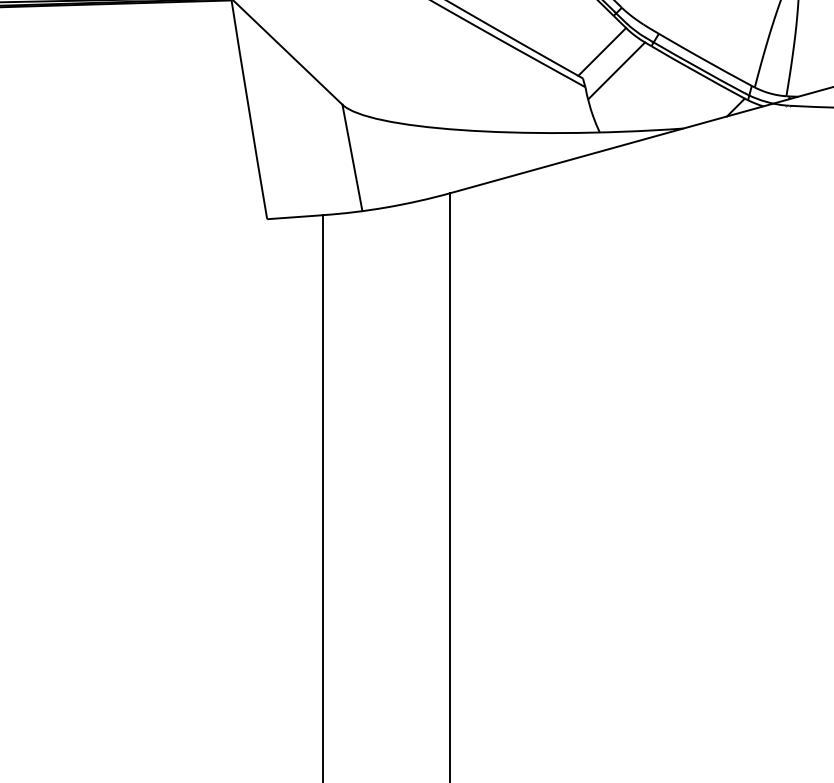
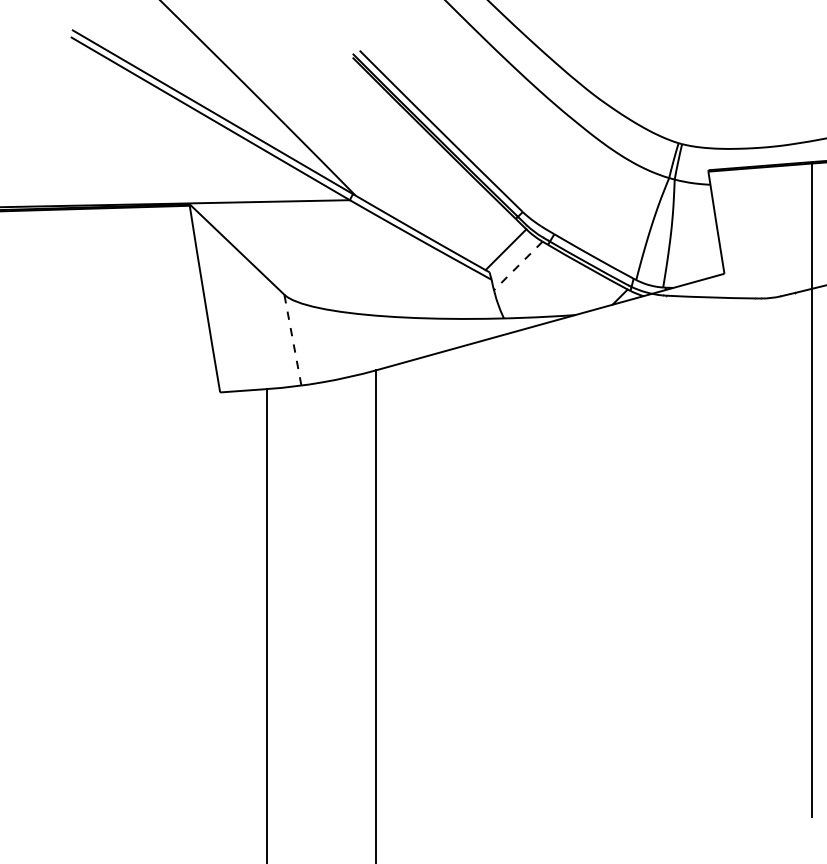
line: (616, 71) -> (518, 266), solid -> dashed
line: (351, 157) -> (292, 339), solid -> dashed

